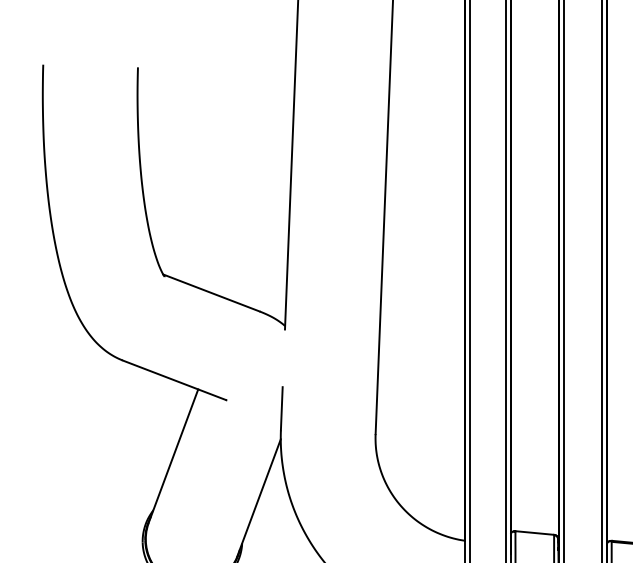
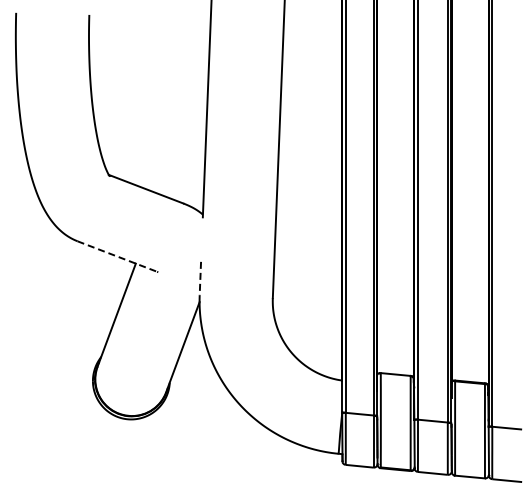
line: (174, 380) -> (117, 256), solid -> dashed
line: (281, 408) -> (200, 278), solid -> dashed

